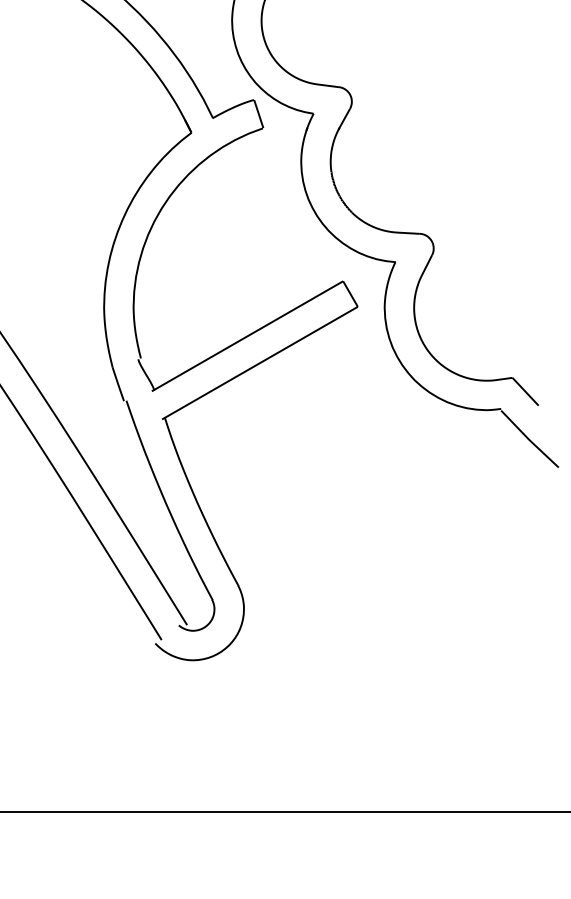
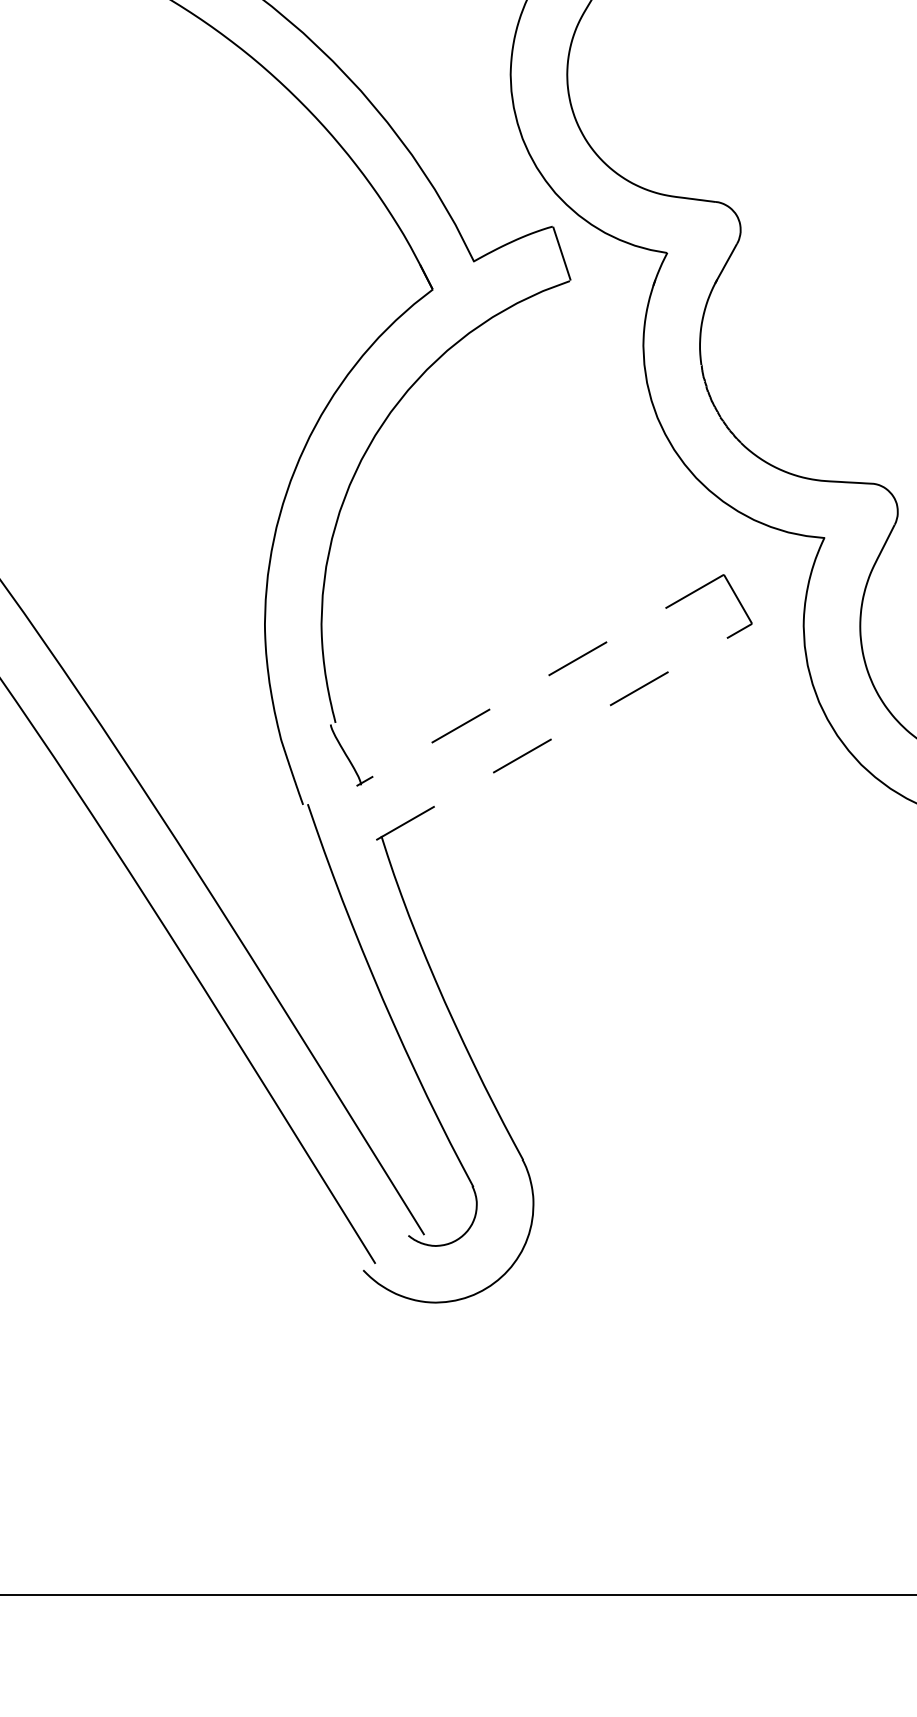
line: (247, 336) -> (540, 680), solid -> dashed
line: (259, 363) -> (563, 732), solid -> dashed

